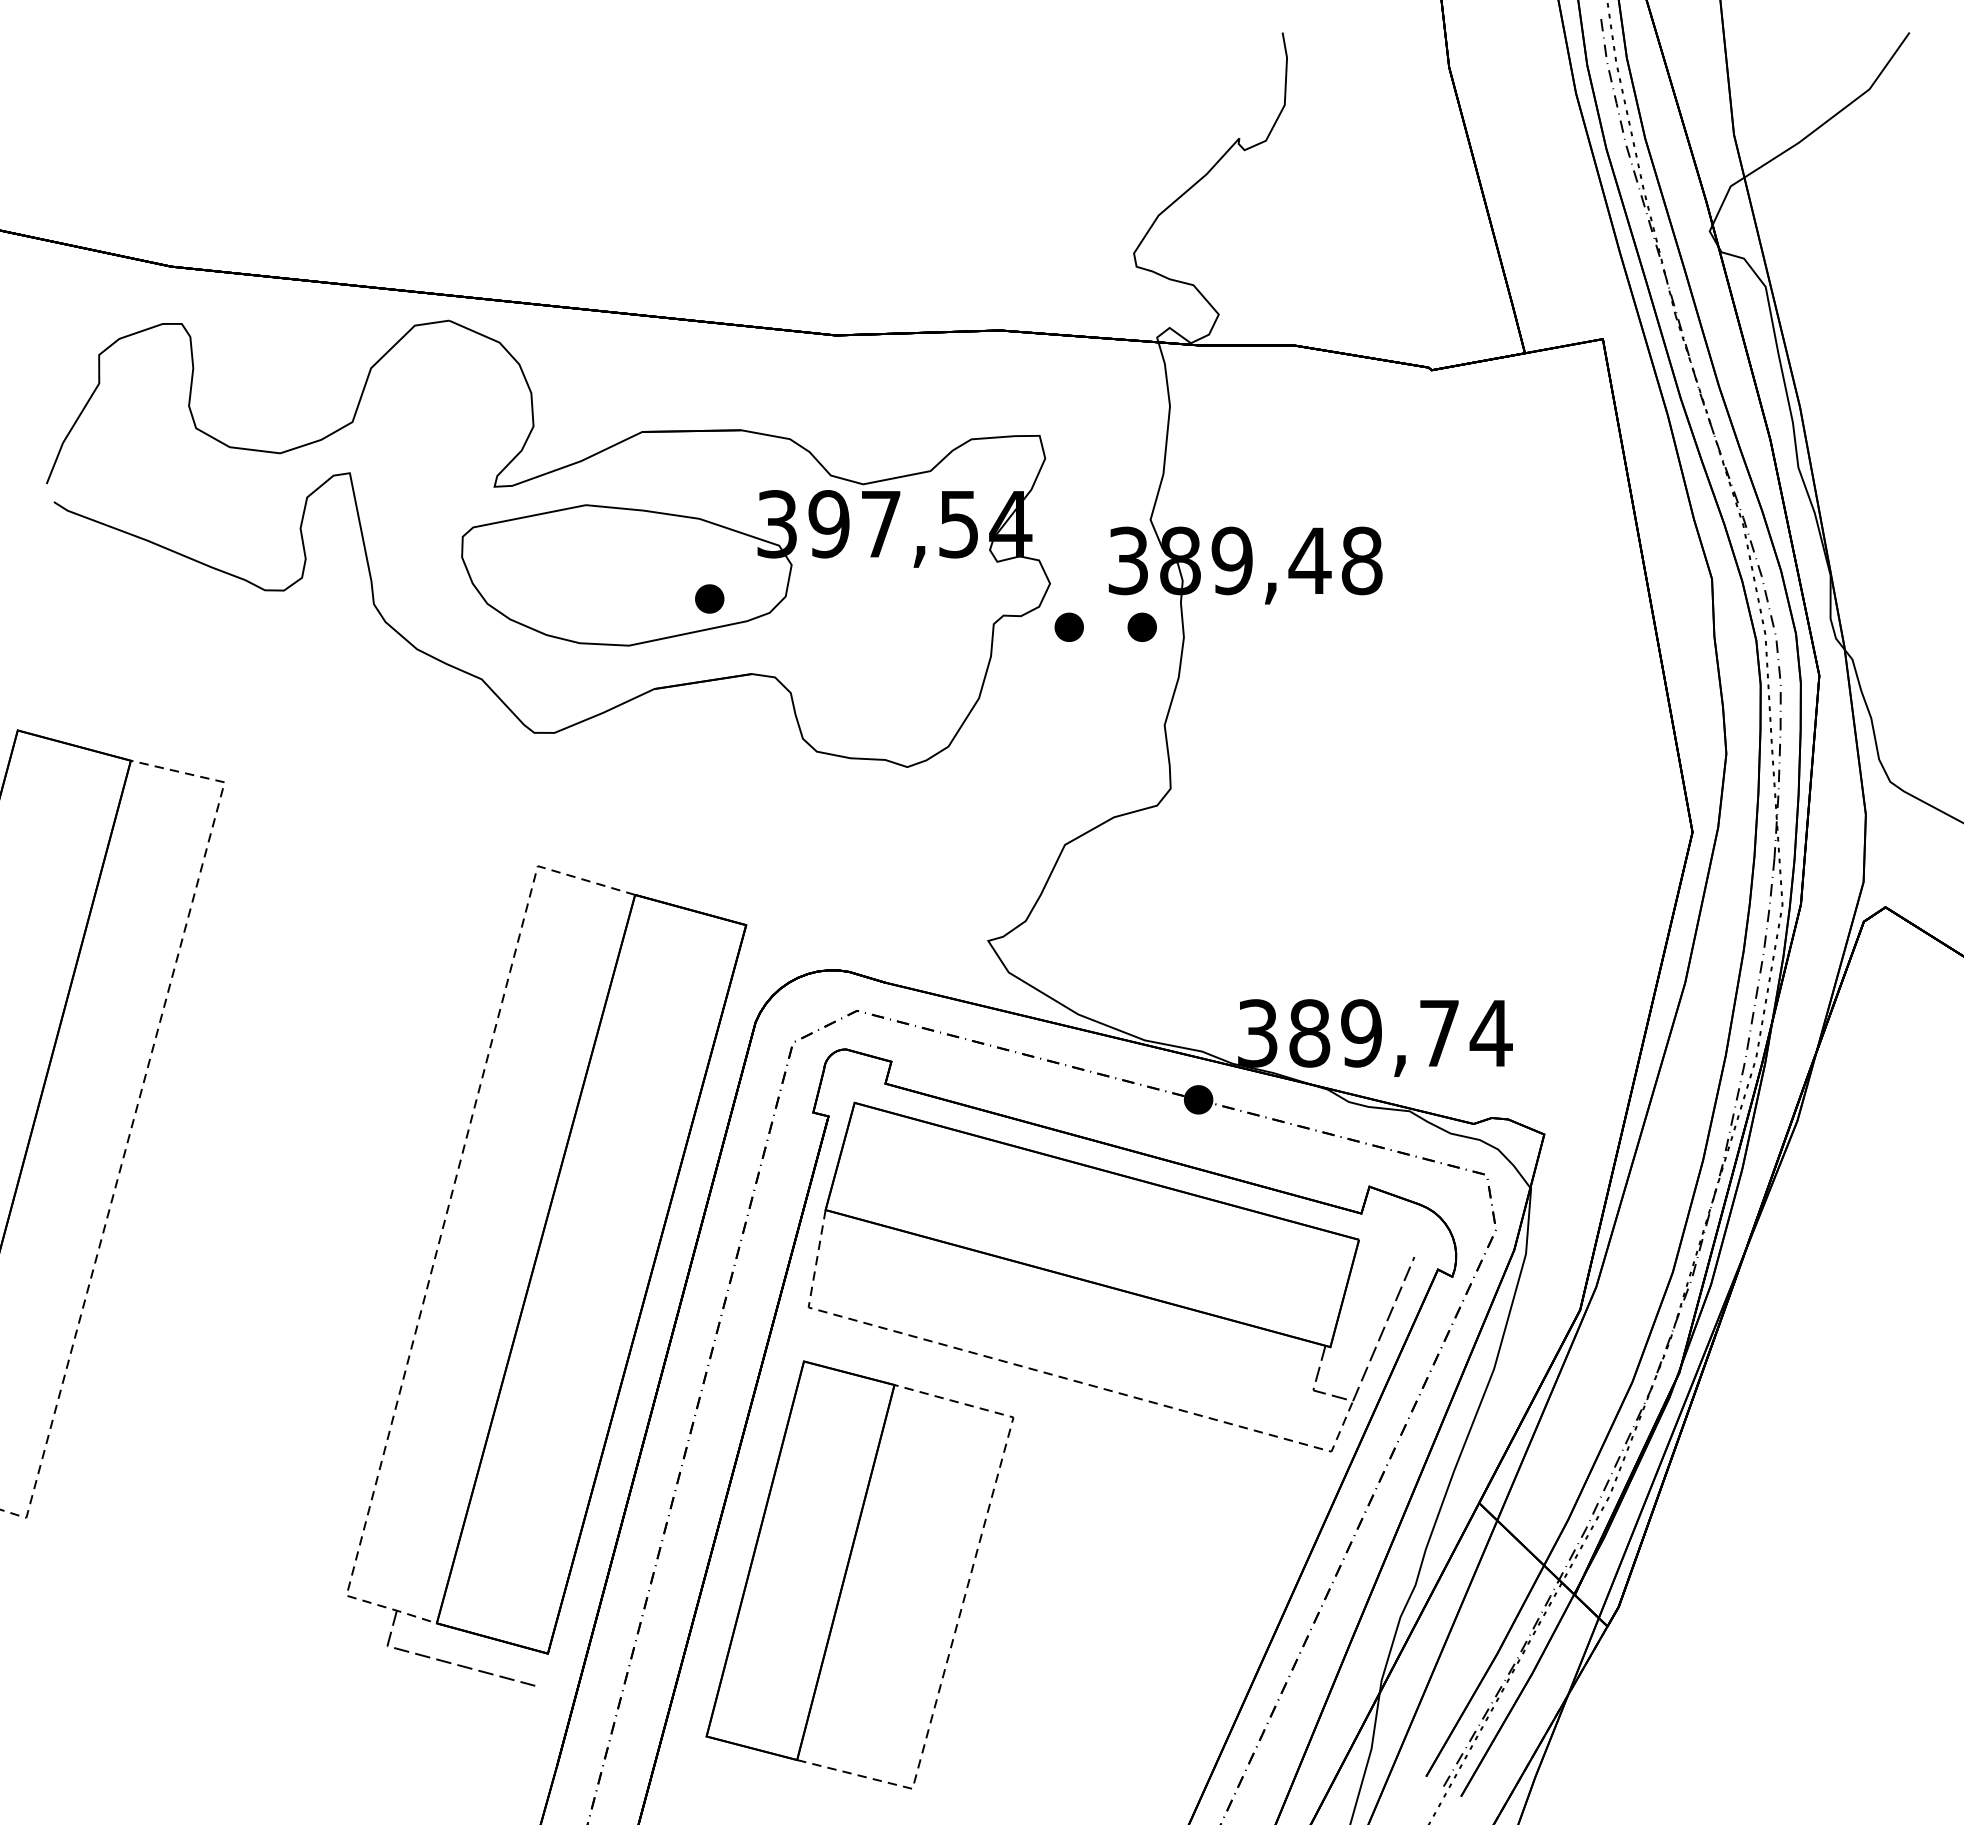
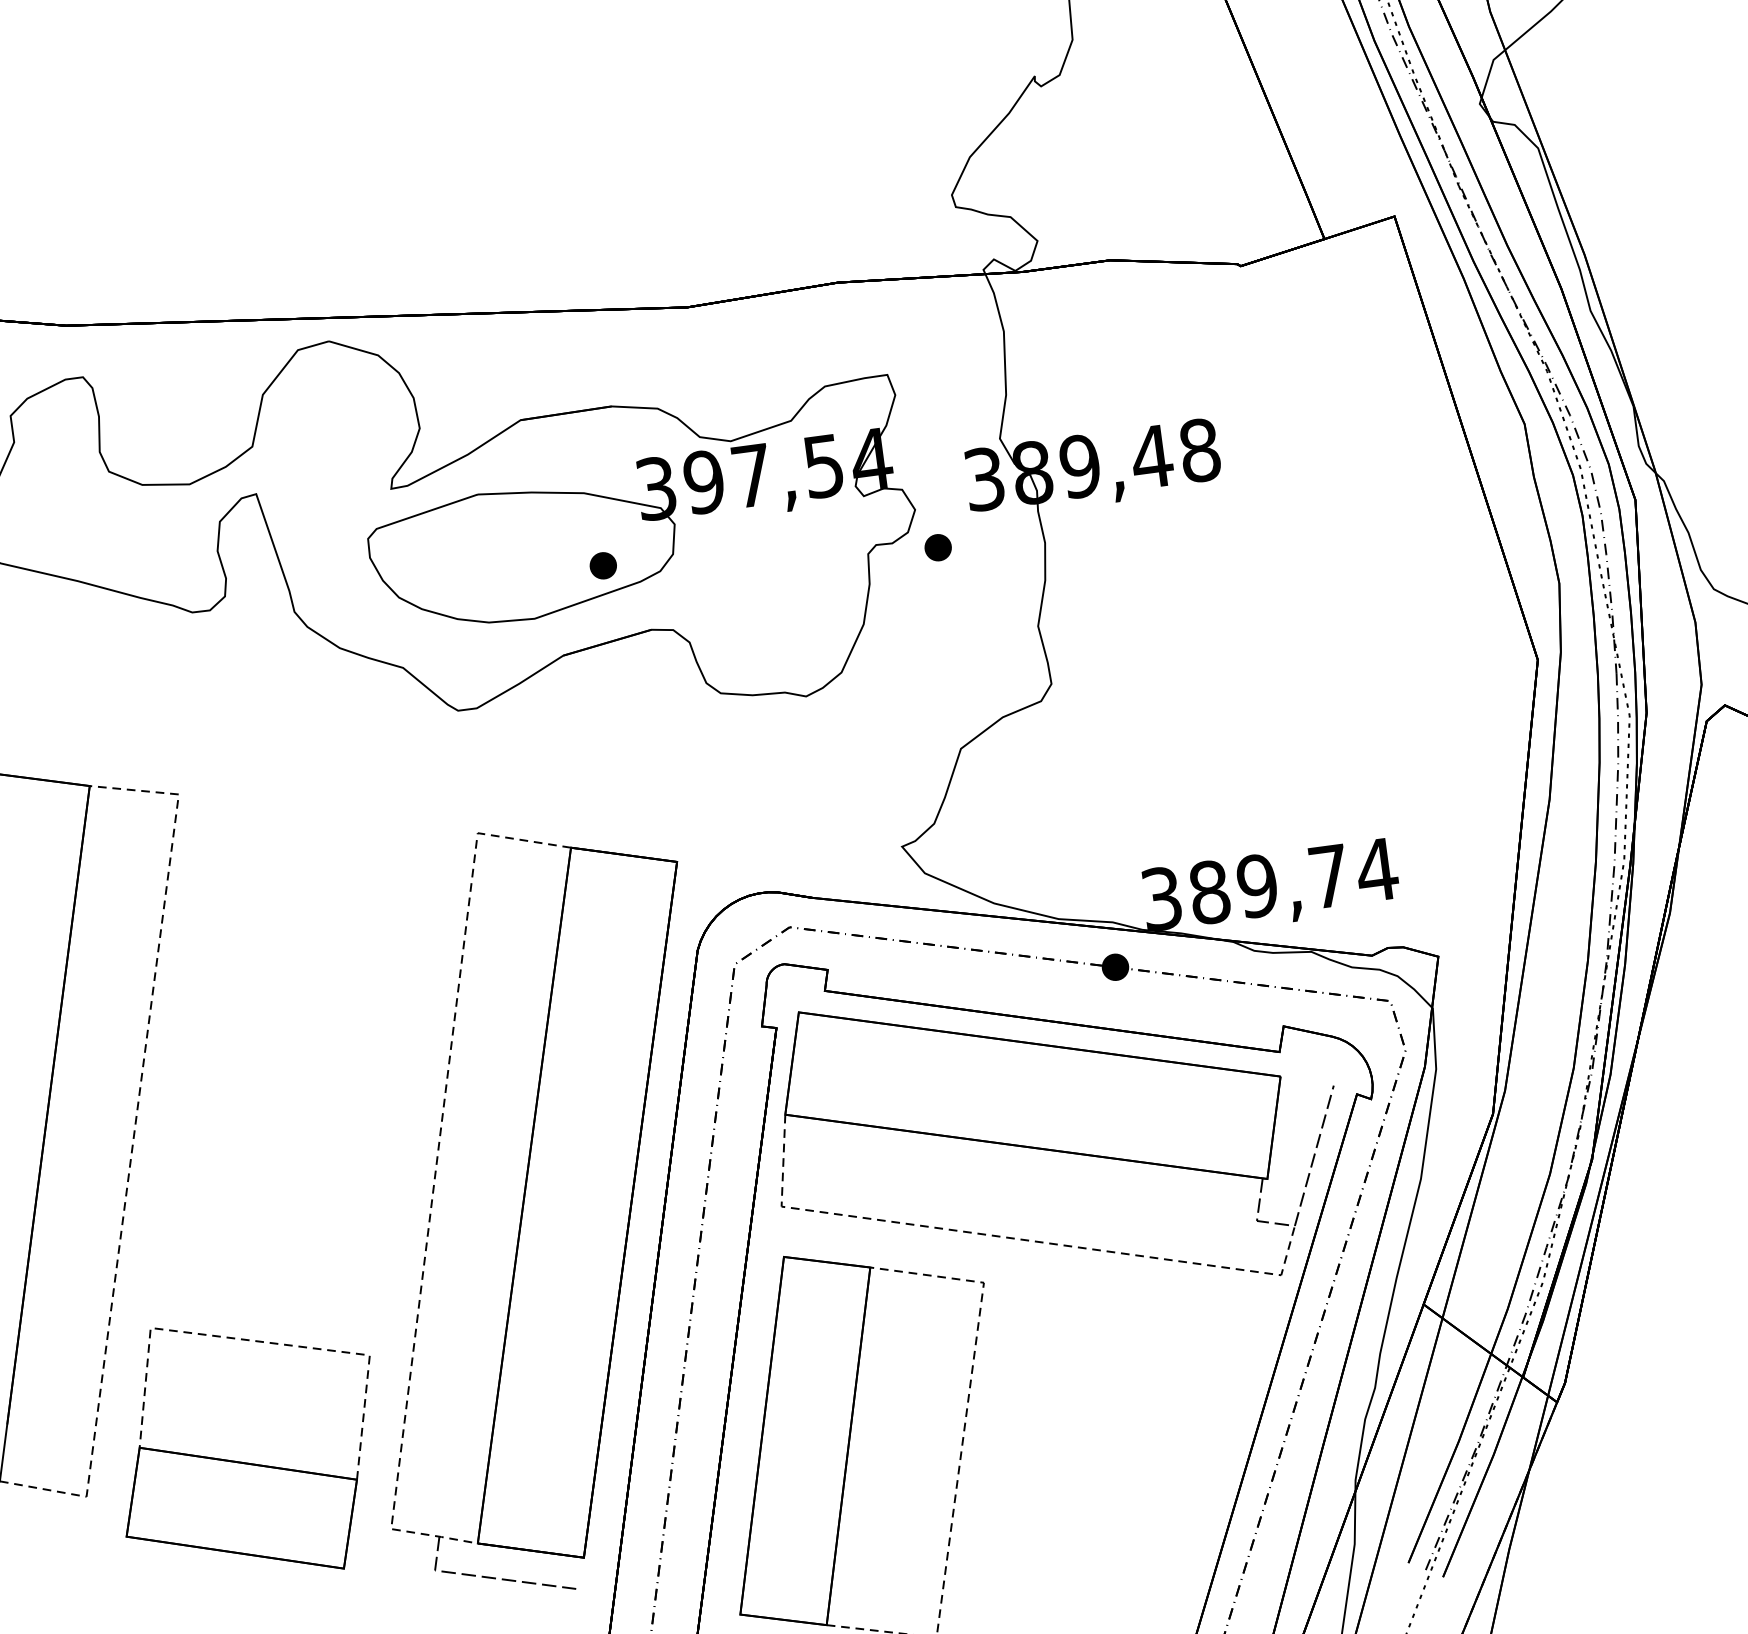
part: (1141, 626) -> (1004, 538), removed
part: (200, 1503) -> (245, 1462), added

